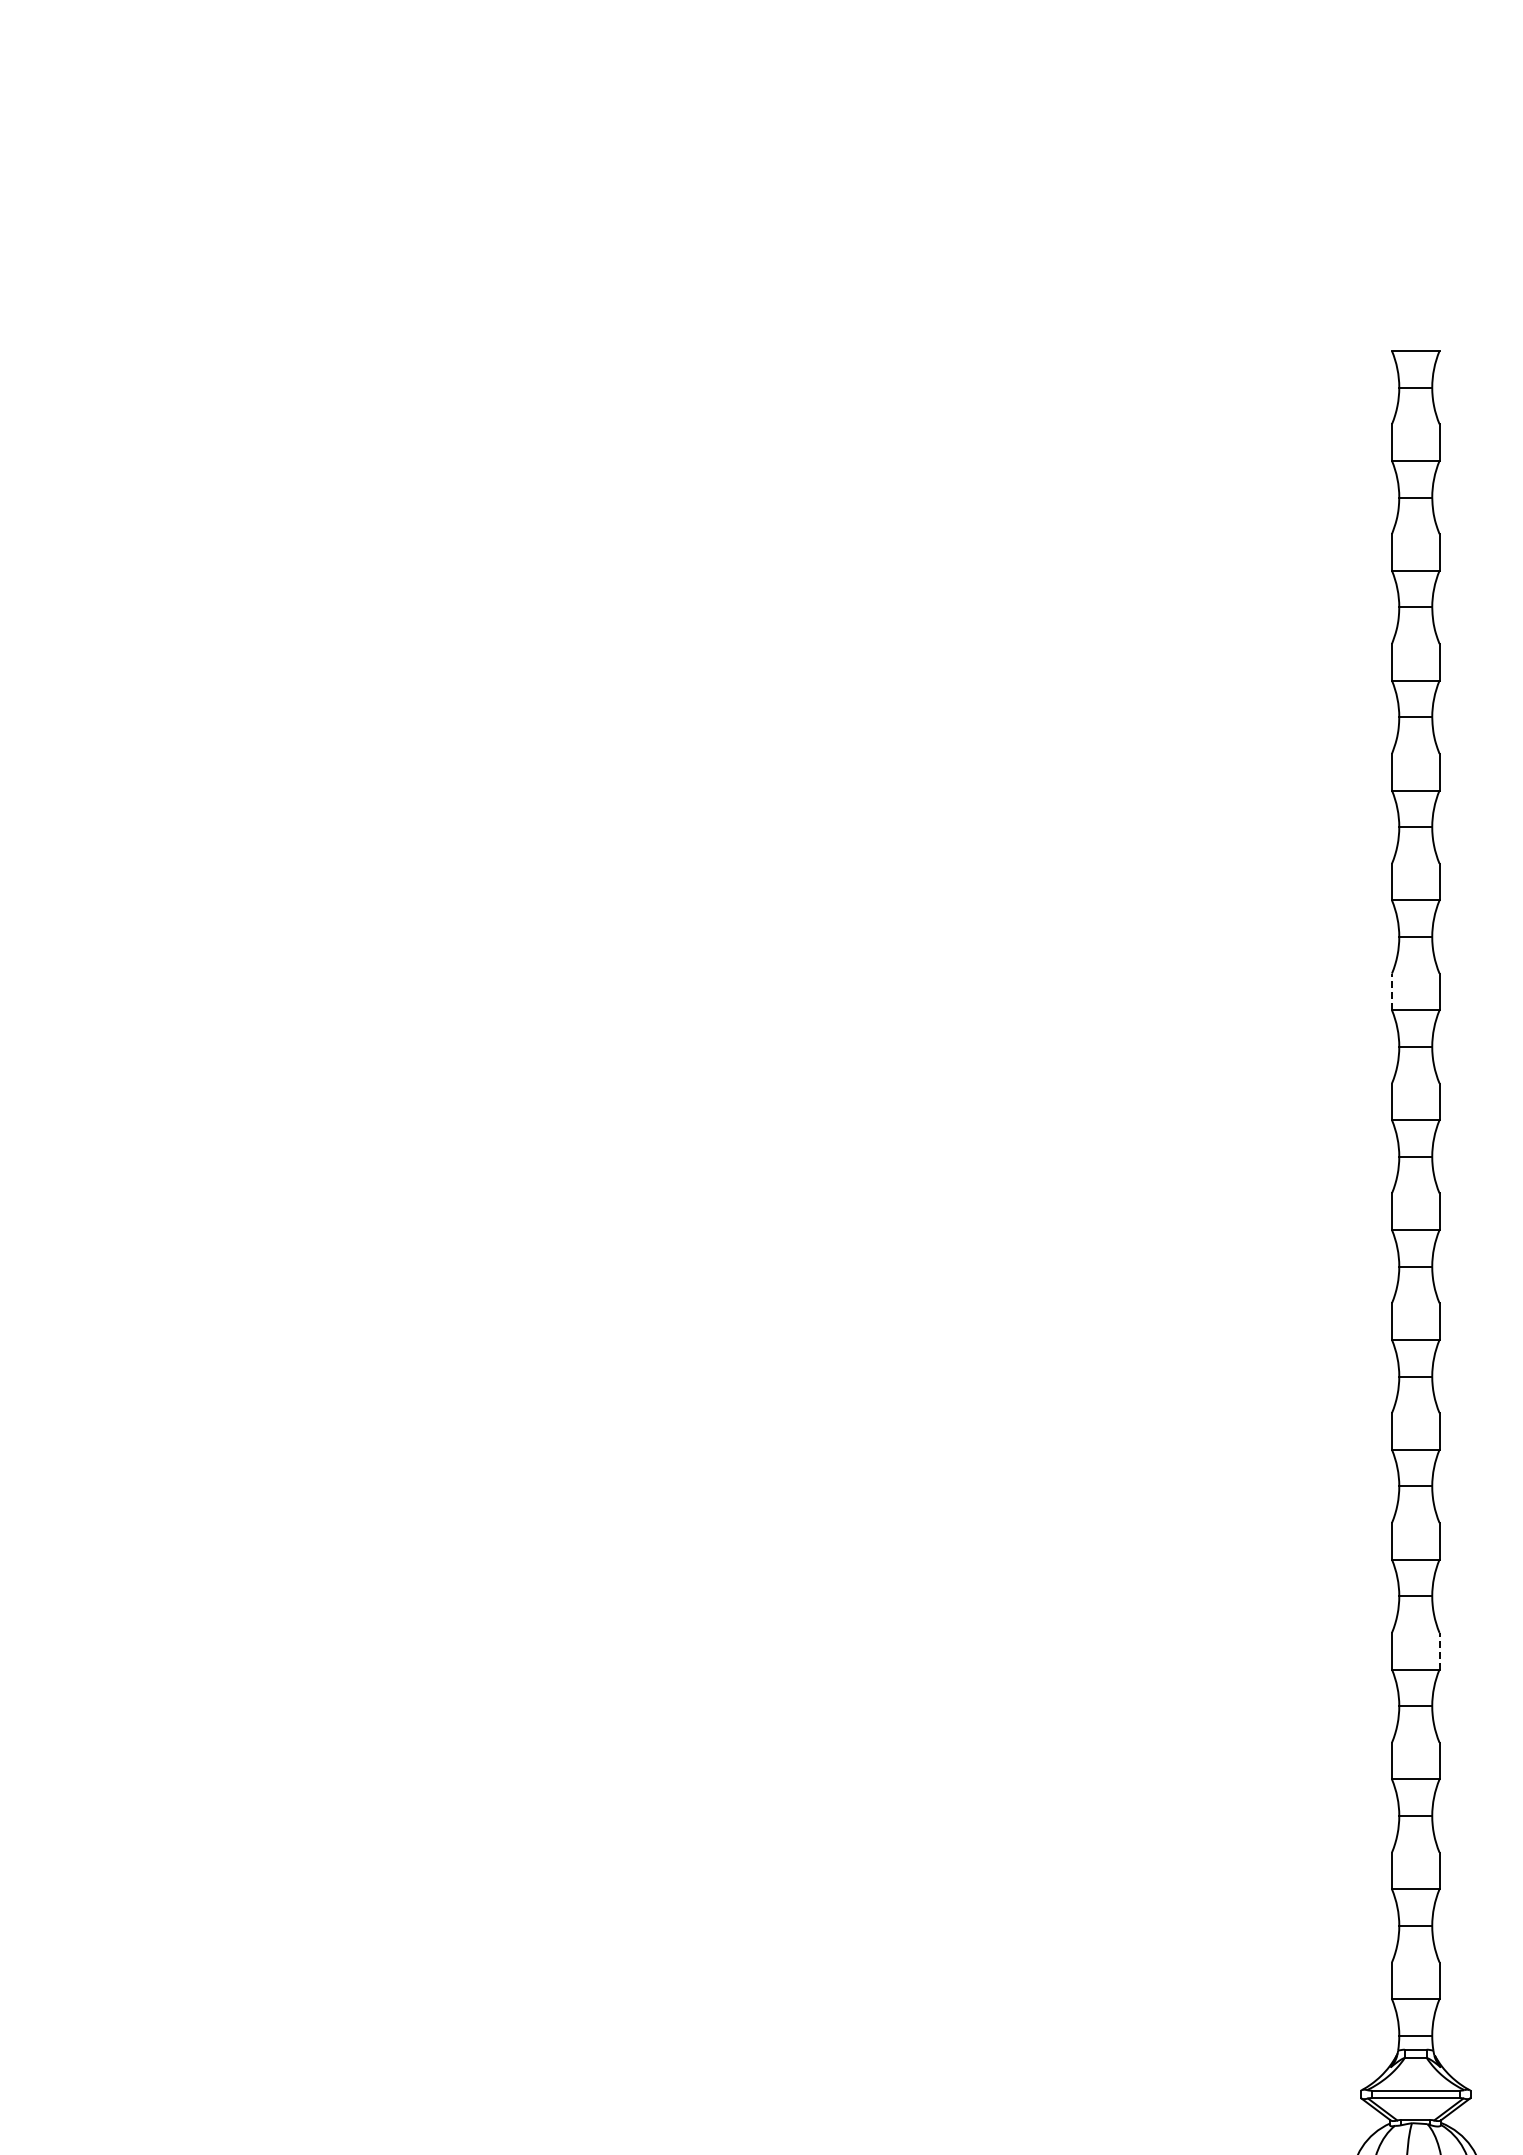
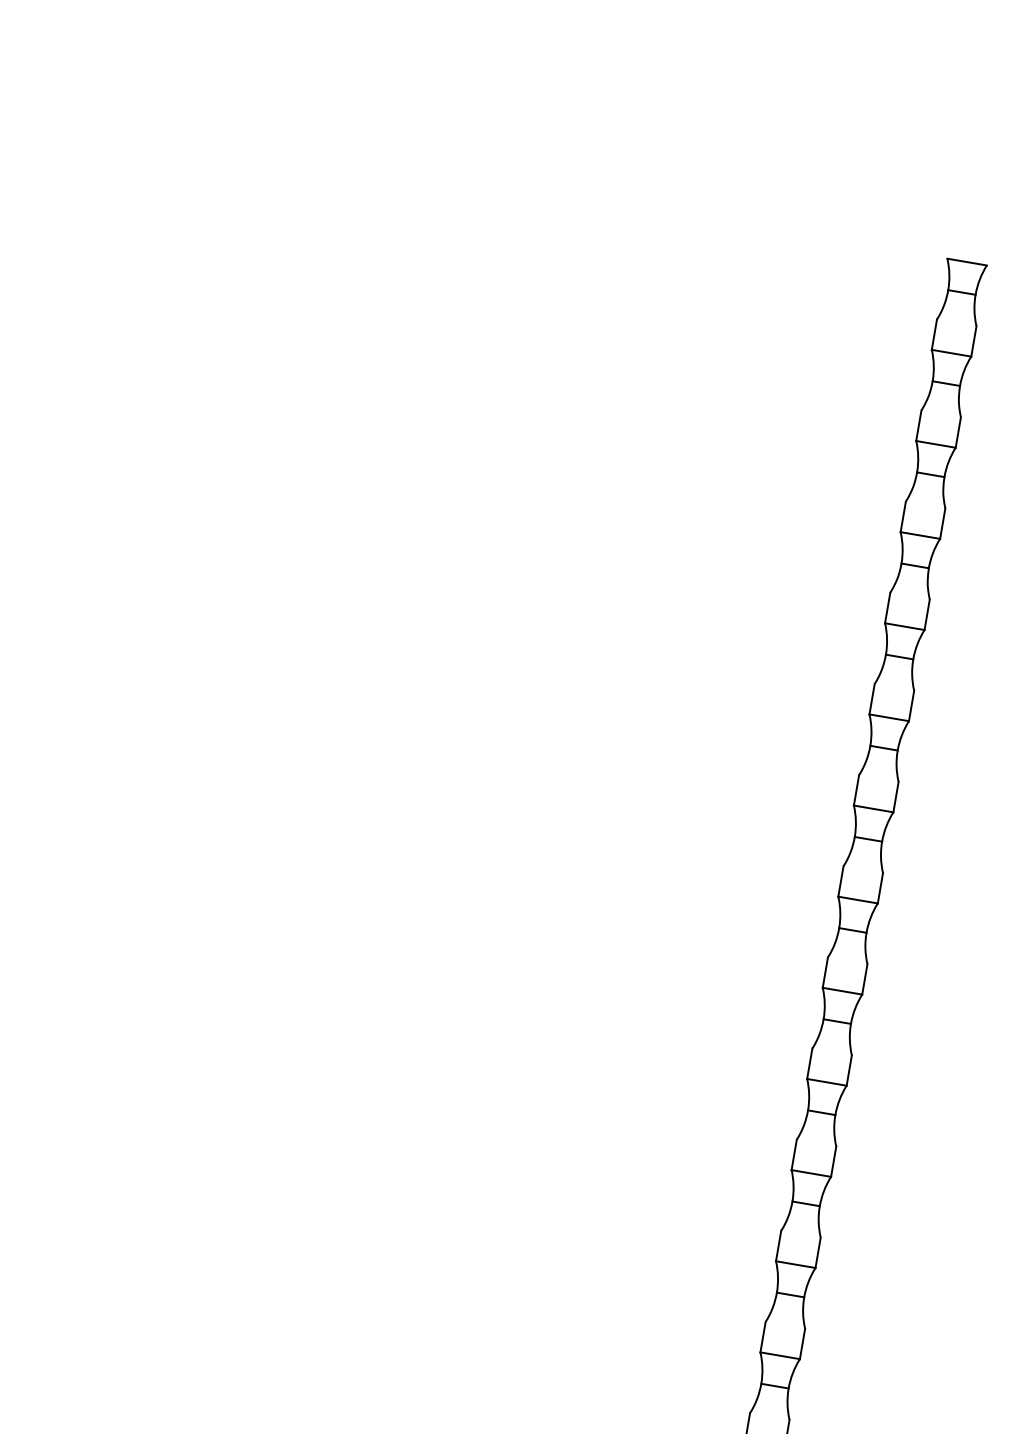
line: (1391, 991) -> (856, 789), dashed -> solid
line: (1439, 1650) -> (802, 1343), dashed -> solid

